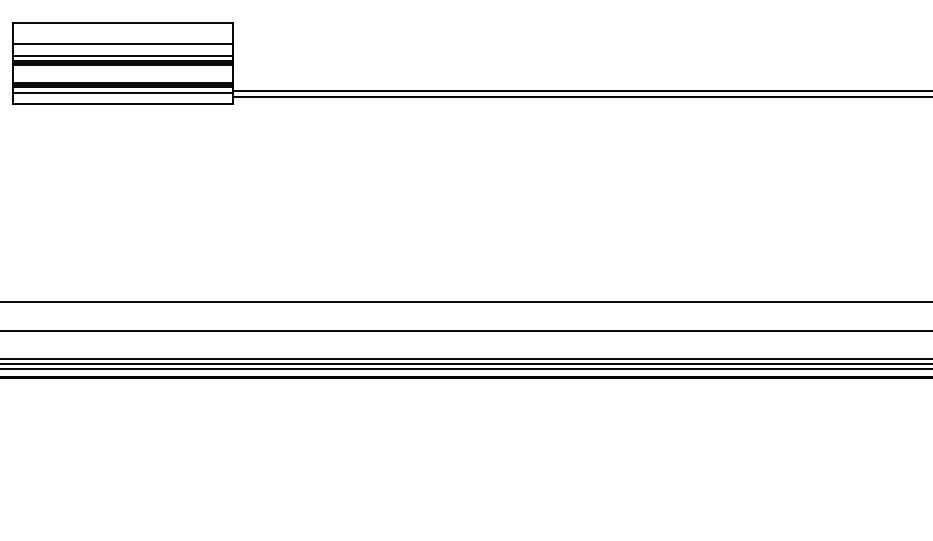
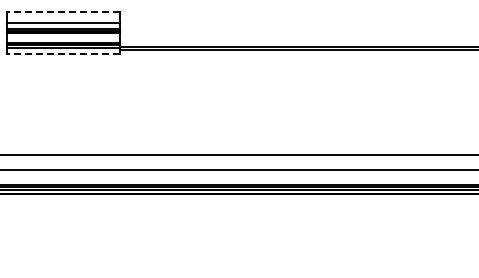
line: (121, 24) -> (62, 12), solid -> dashed
line: (121, 103) -> (62, 53), solid -> dashed

